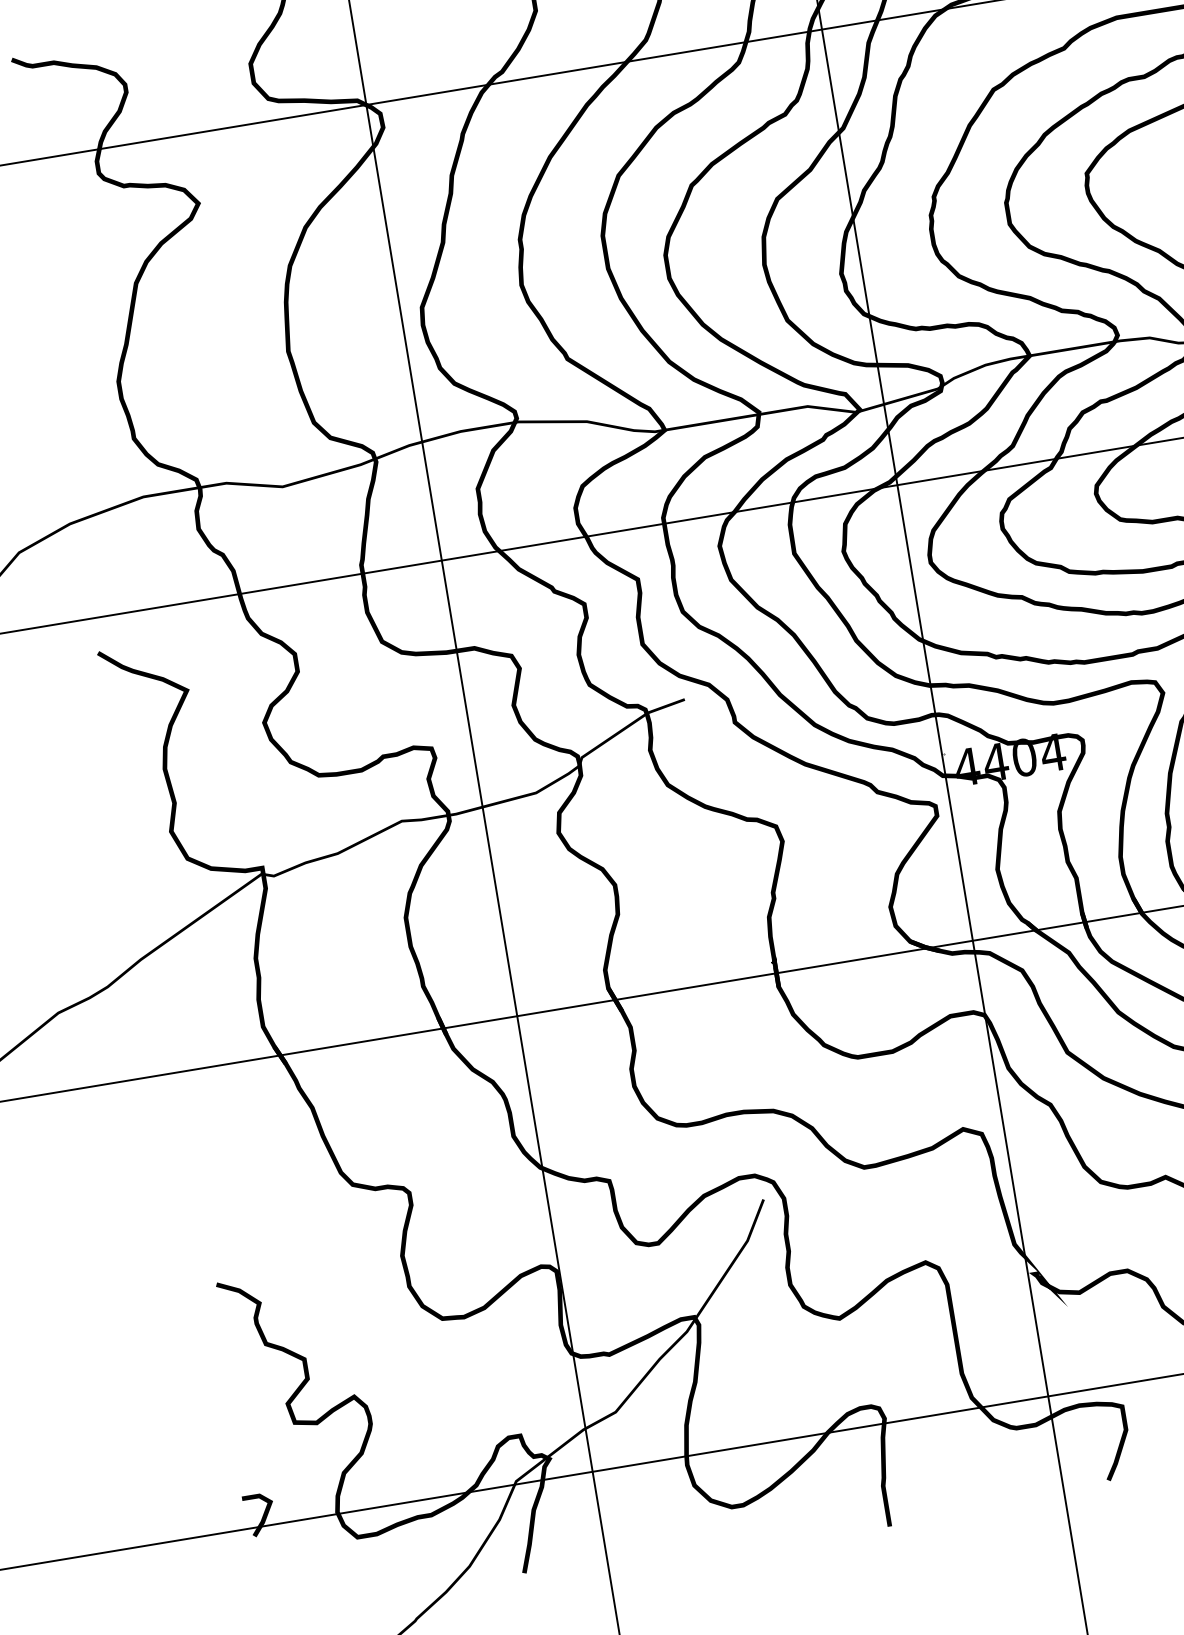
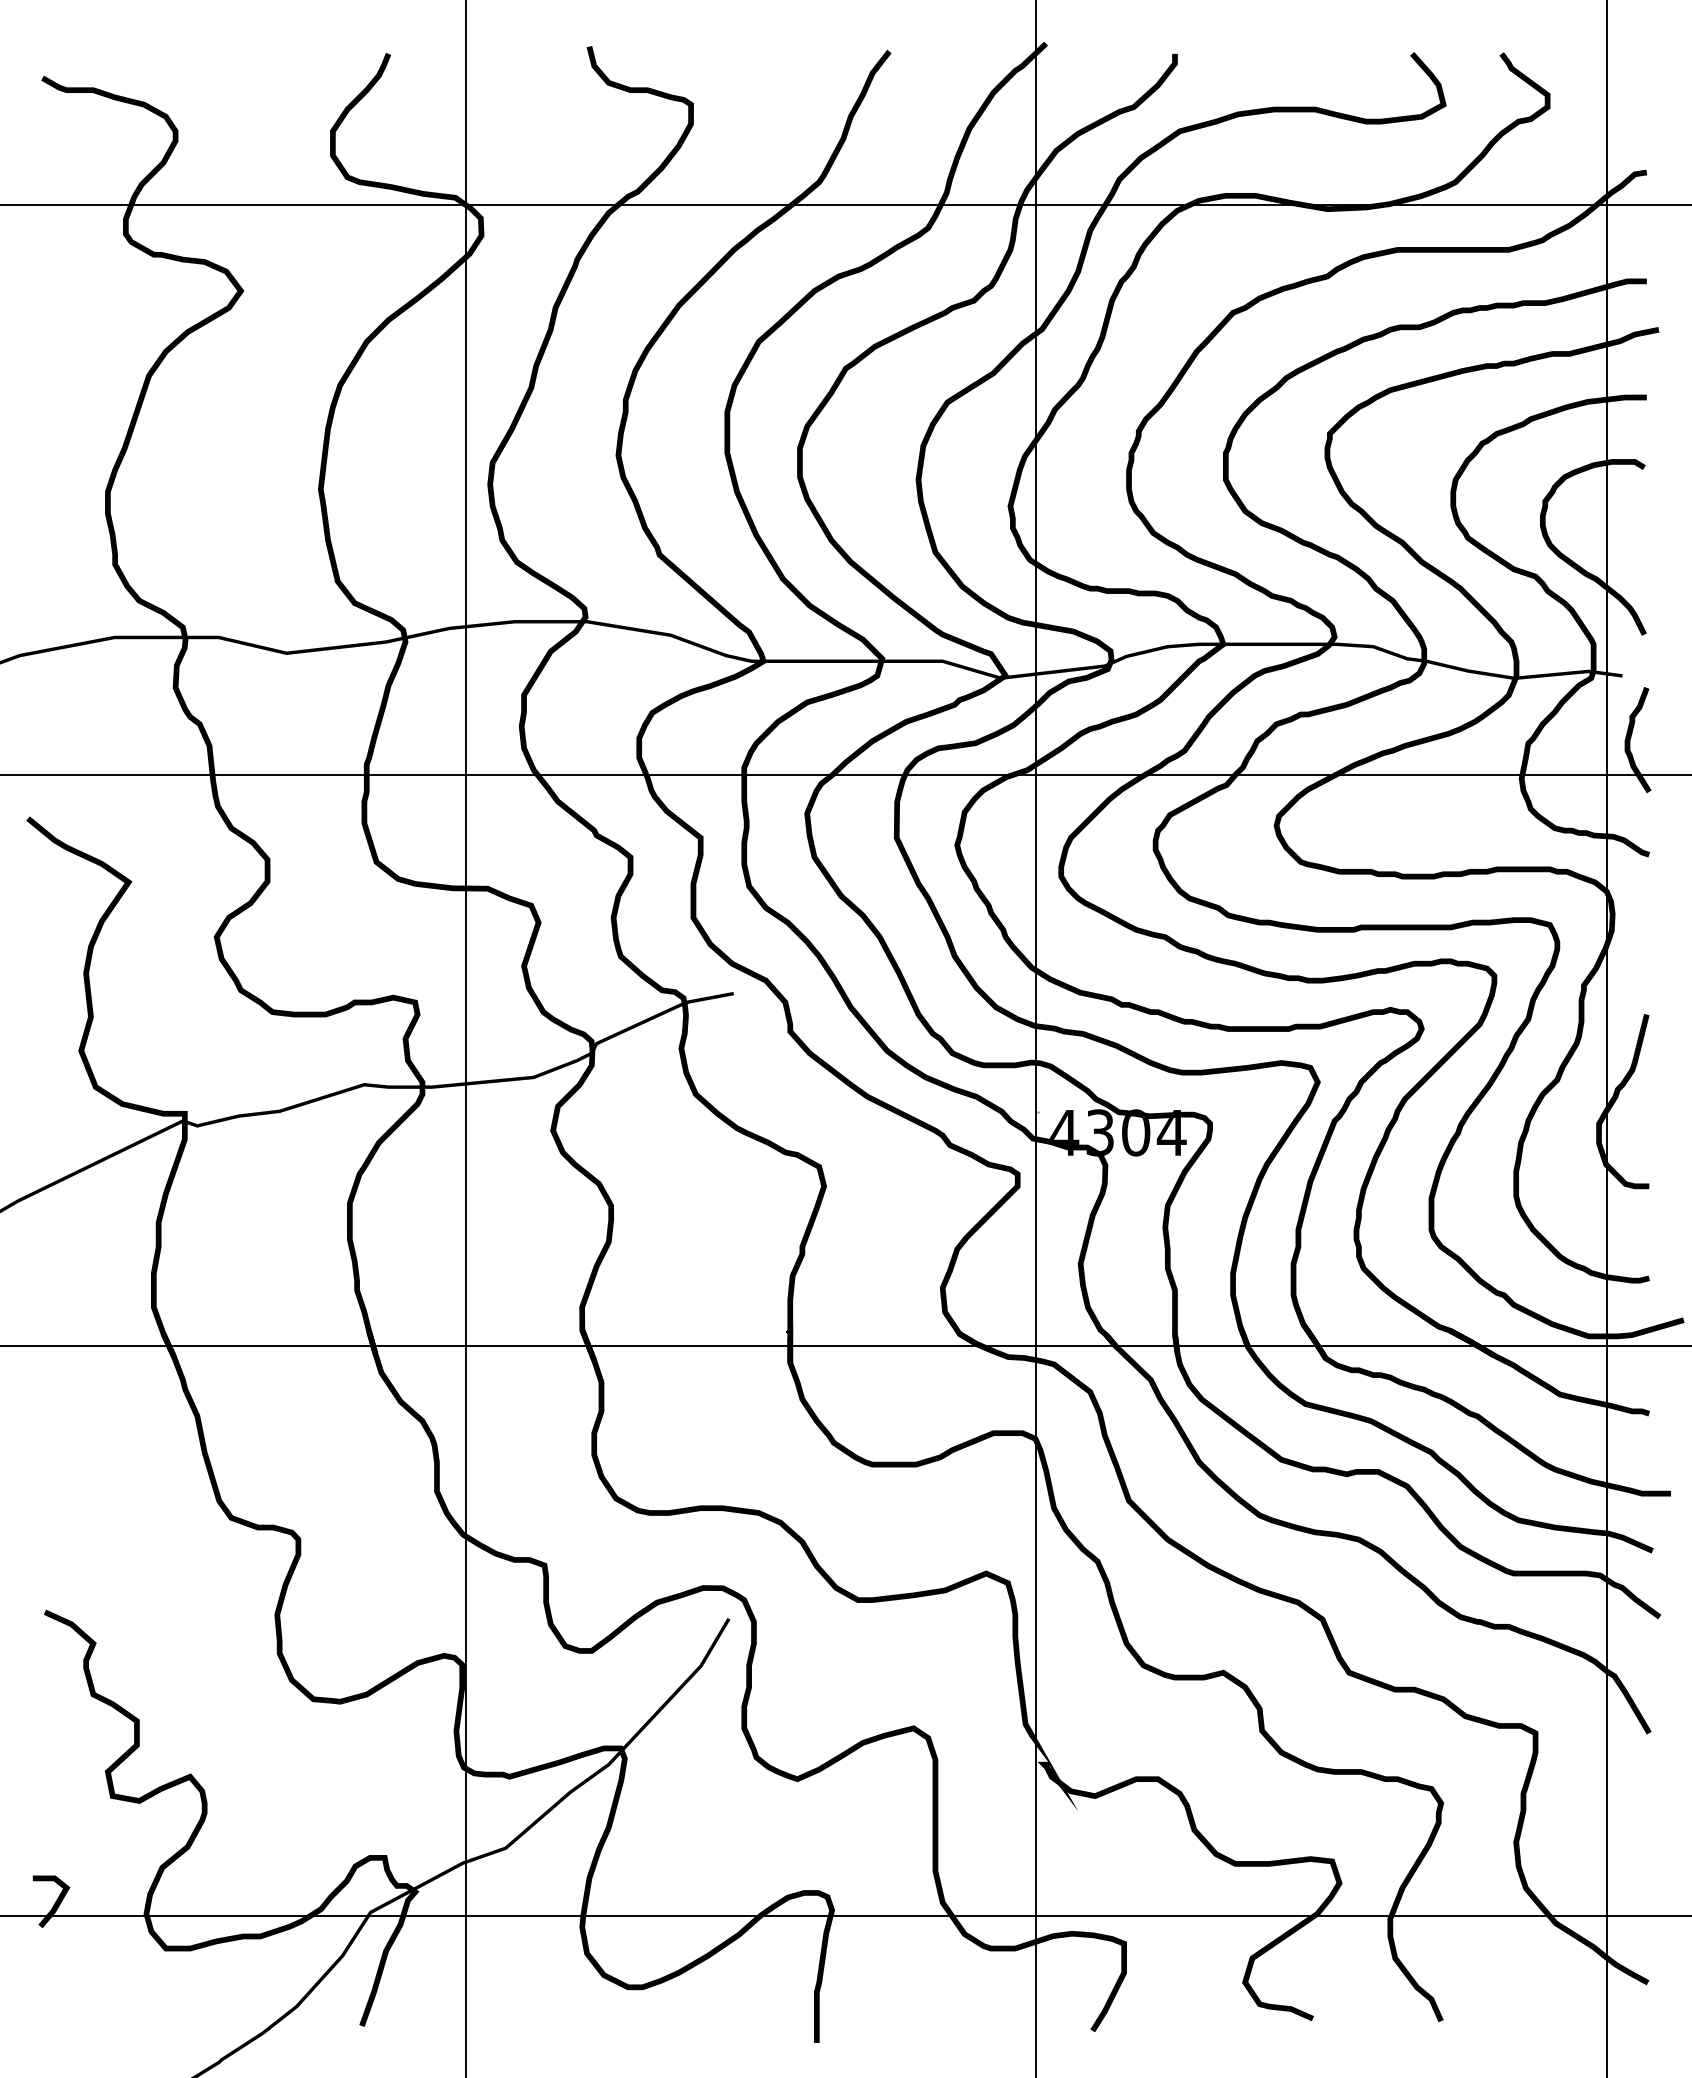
text: (996, 761) -> (1100, 1132), 4404 -> 4304

